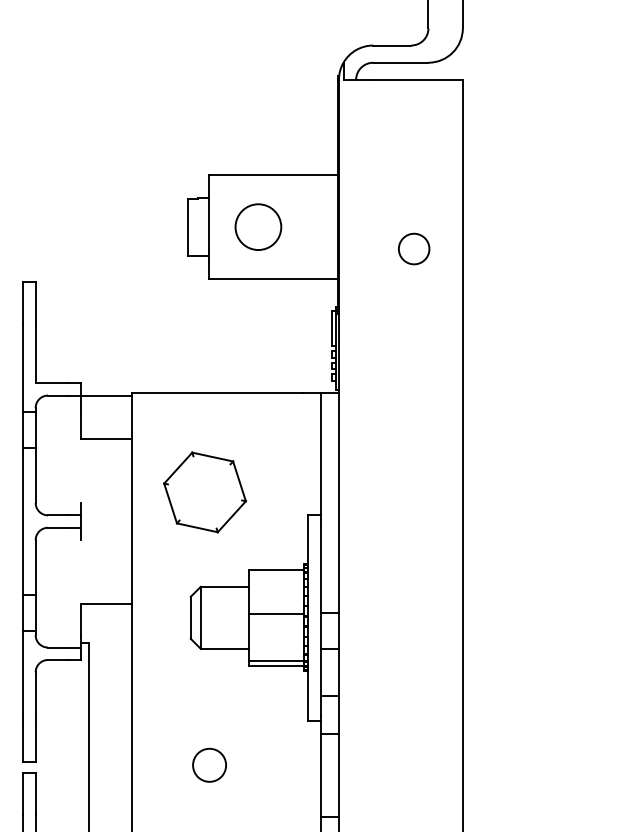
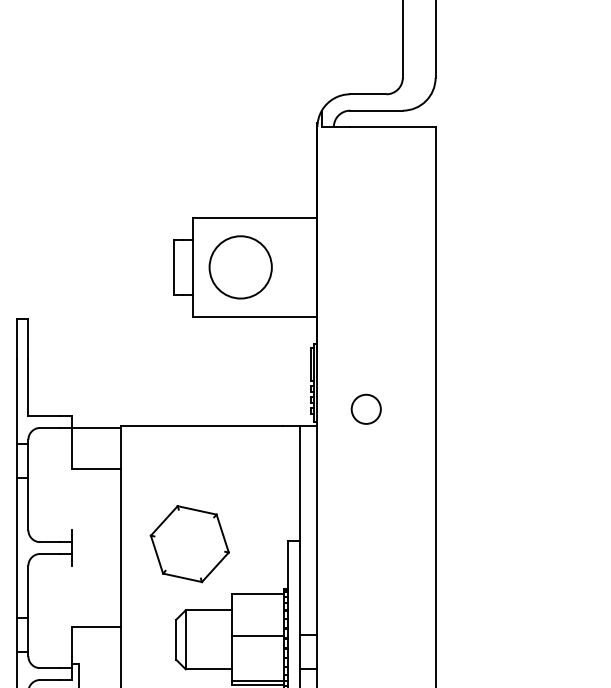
circle: (258, 226) -> (240, 266), size x1.43
circle: (414, 248) -> (366, 408), moved
part: (204, 492) -> (189, 544), moved

